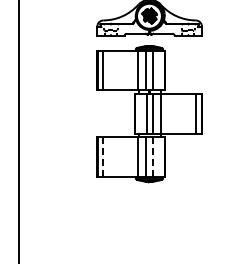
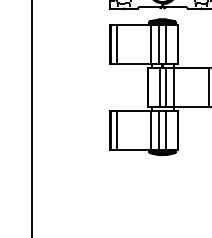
line: (103, 157) -> (116, 130), dashed -> solid
line: (152, 157) -> (165, 130), dashed -> solid

